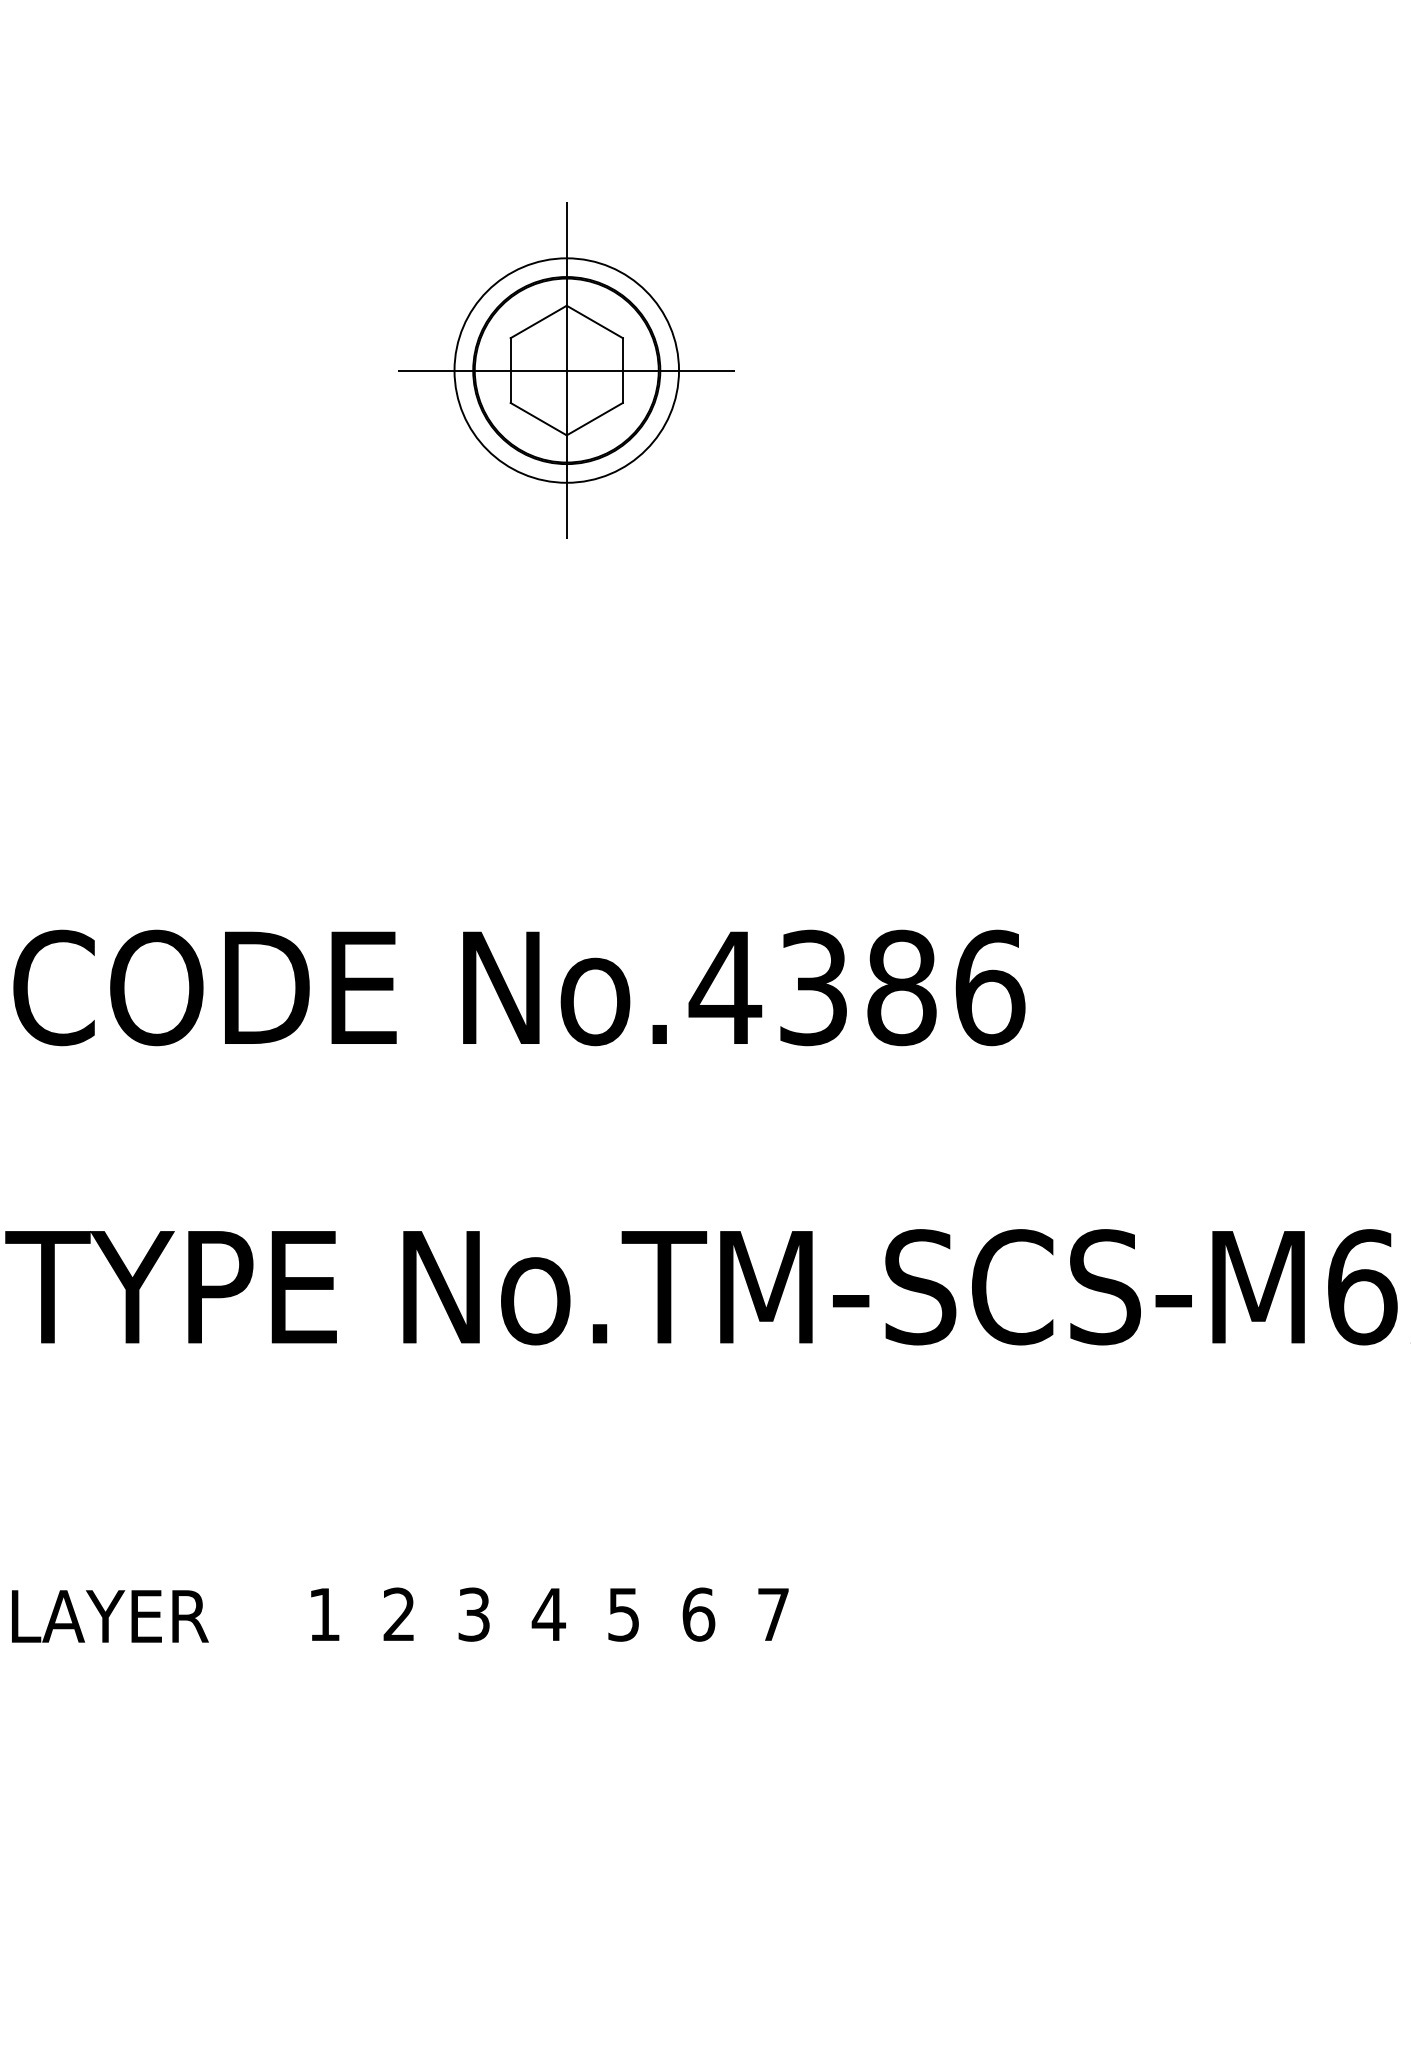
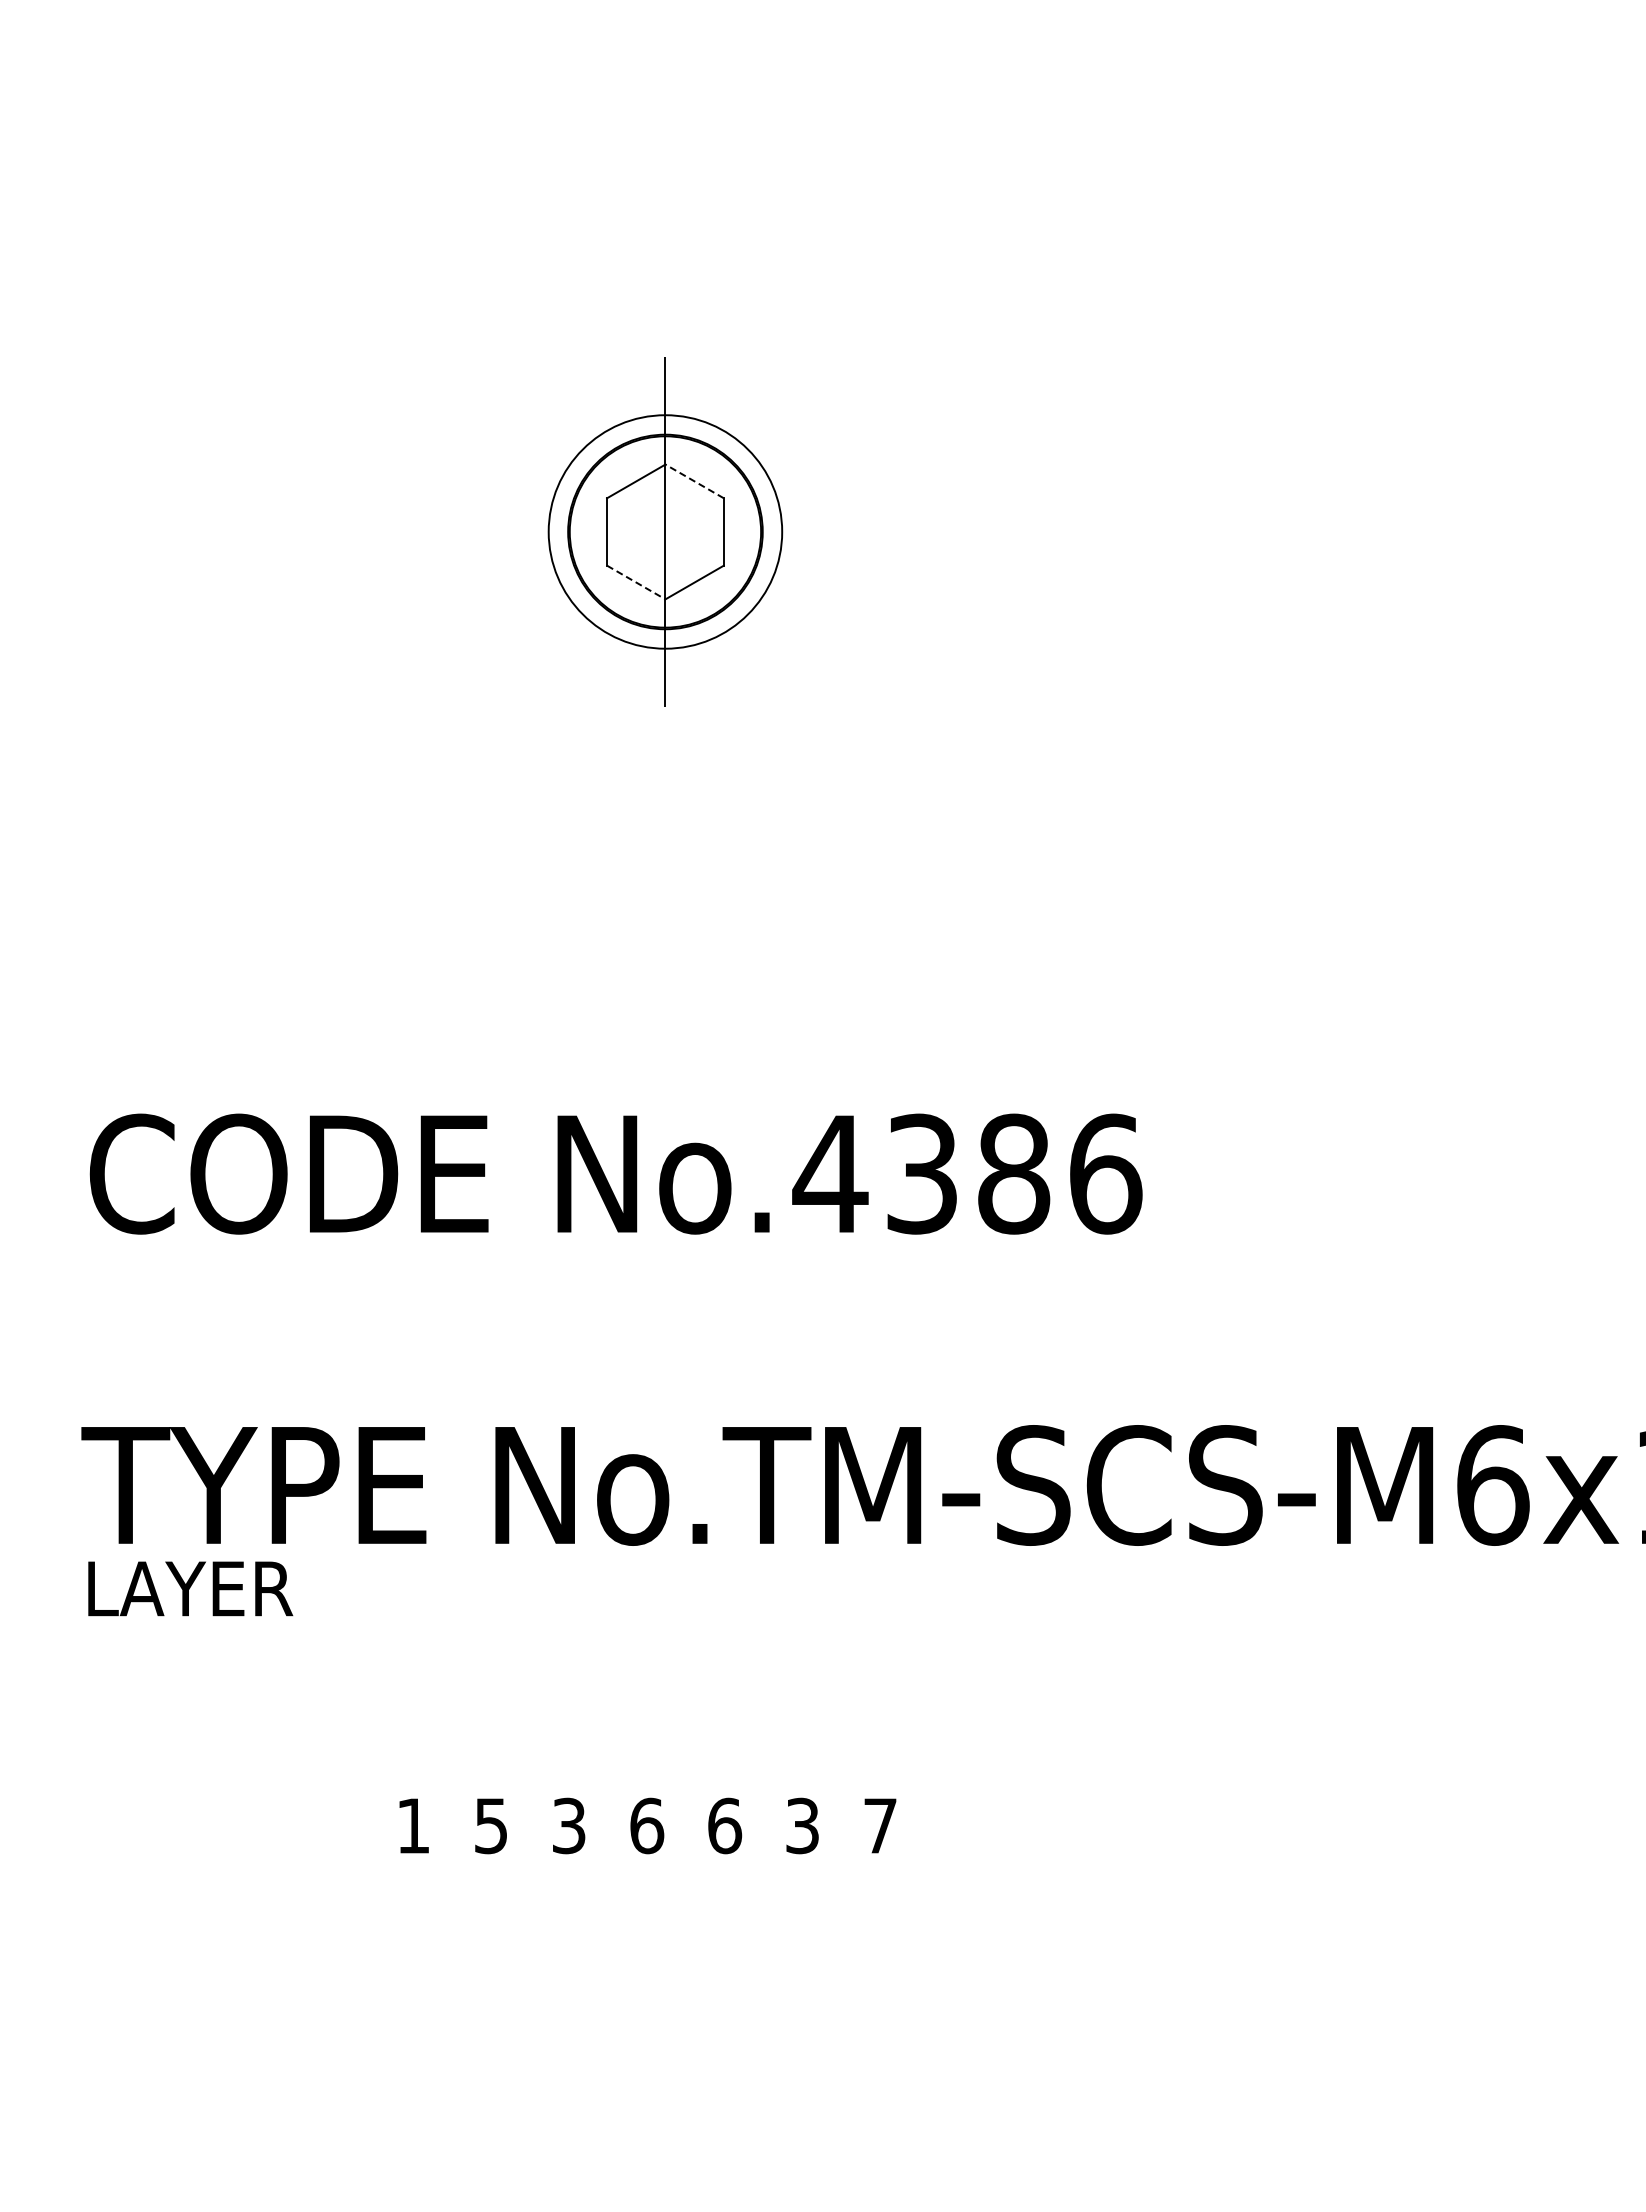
line: (594, 322) -> (694, 481), solid -> dashed
line: (566, 370) -> (665, 531), removed
line: (538, 419) -> (636, 582), solid -> dashed
text: (398, 1614) -> (490, 1825), 2 -> 5
text: (548, 1614) -> (646, 1825), 4 -> 6
text: (624, 1614) -> (725, 1825), 5 -> 6
text: (698, 1614) -> (802, 1825), 6 -> 3
text: (110, 1616) -> (190, 1588), moved

